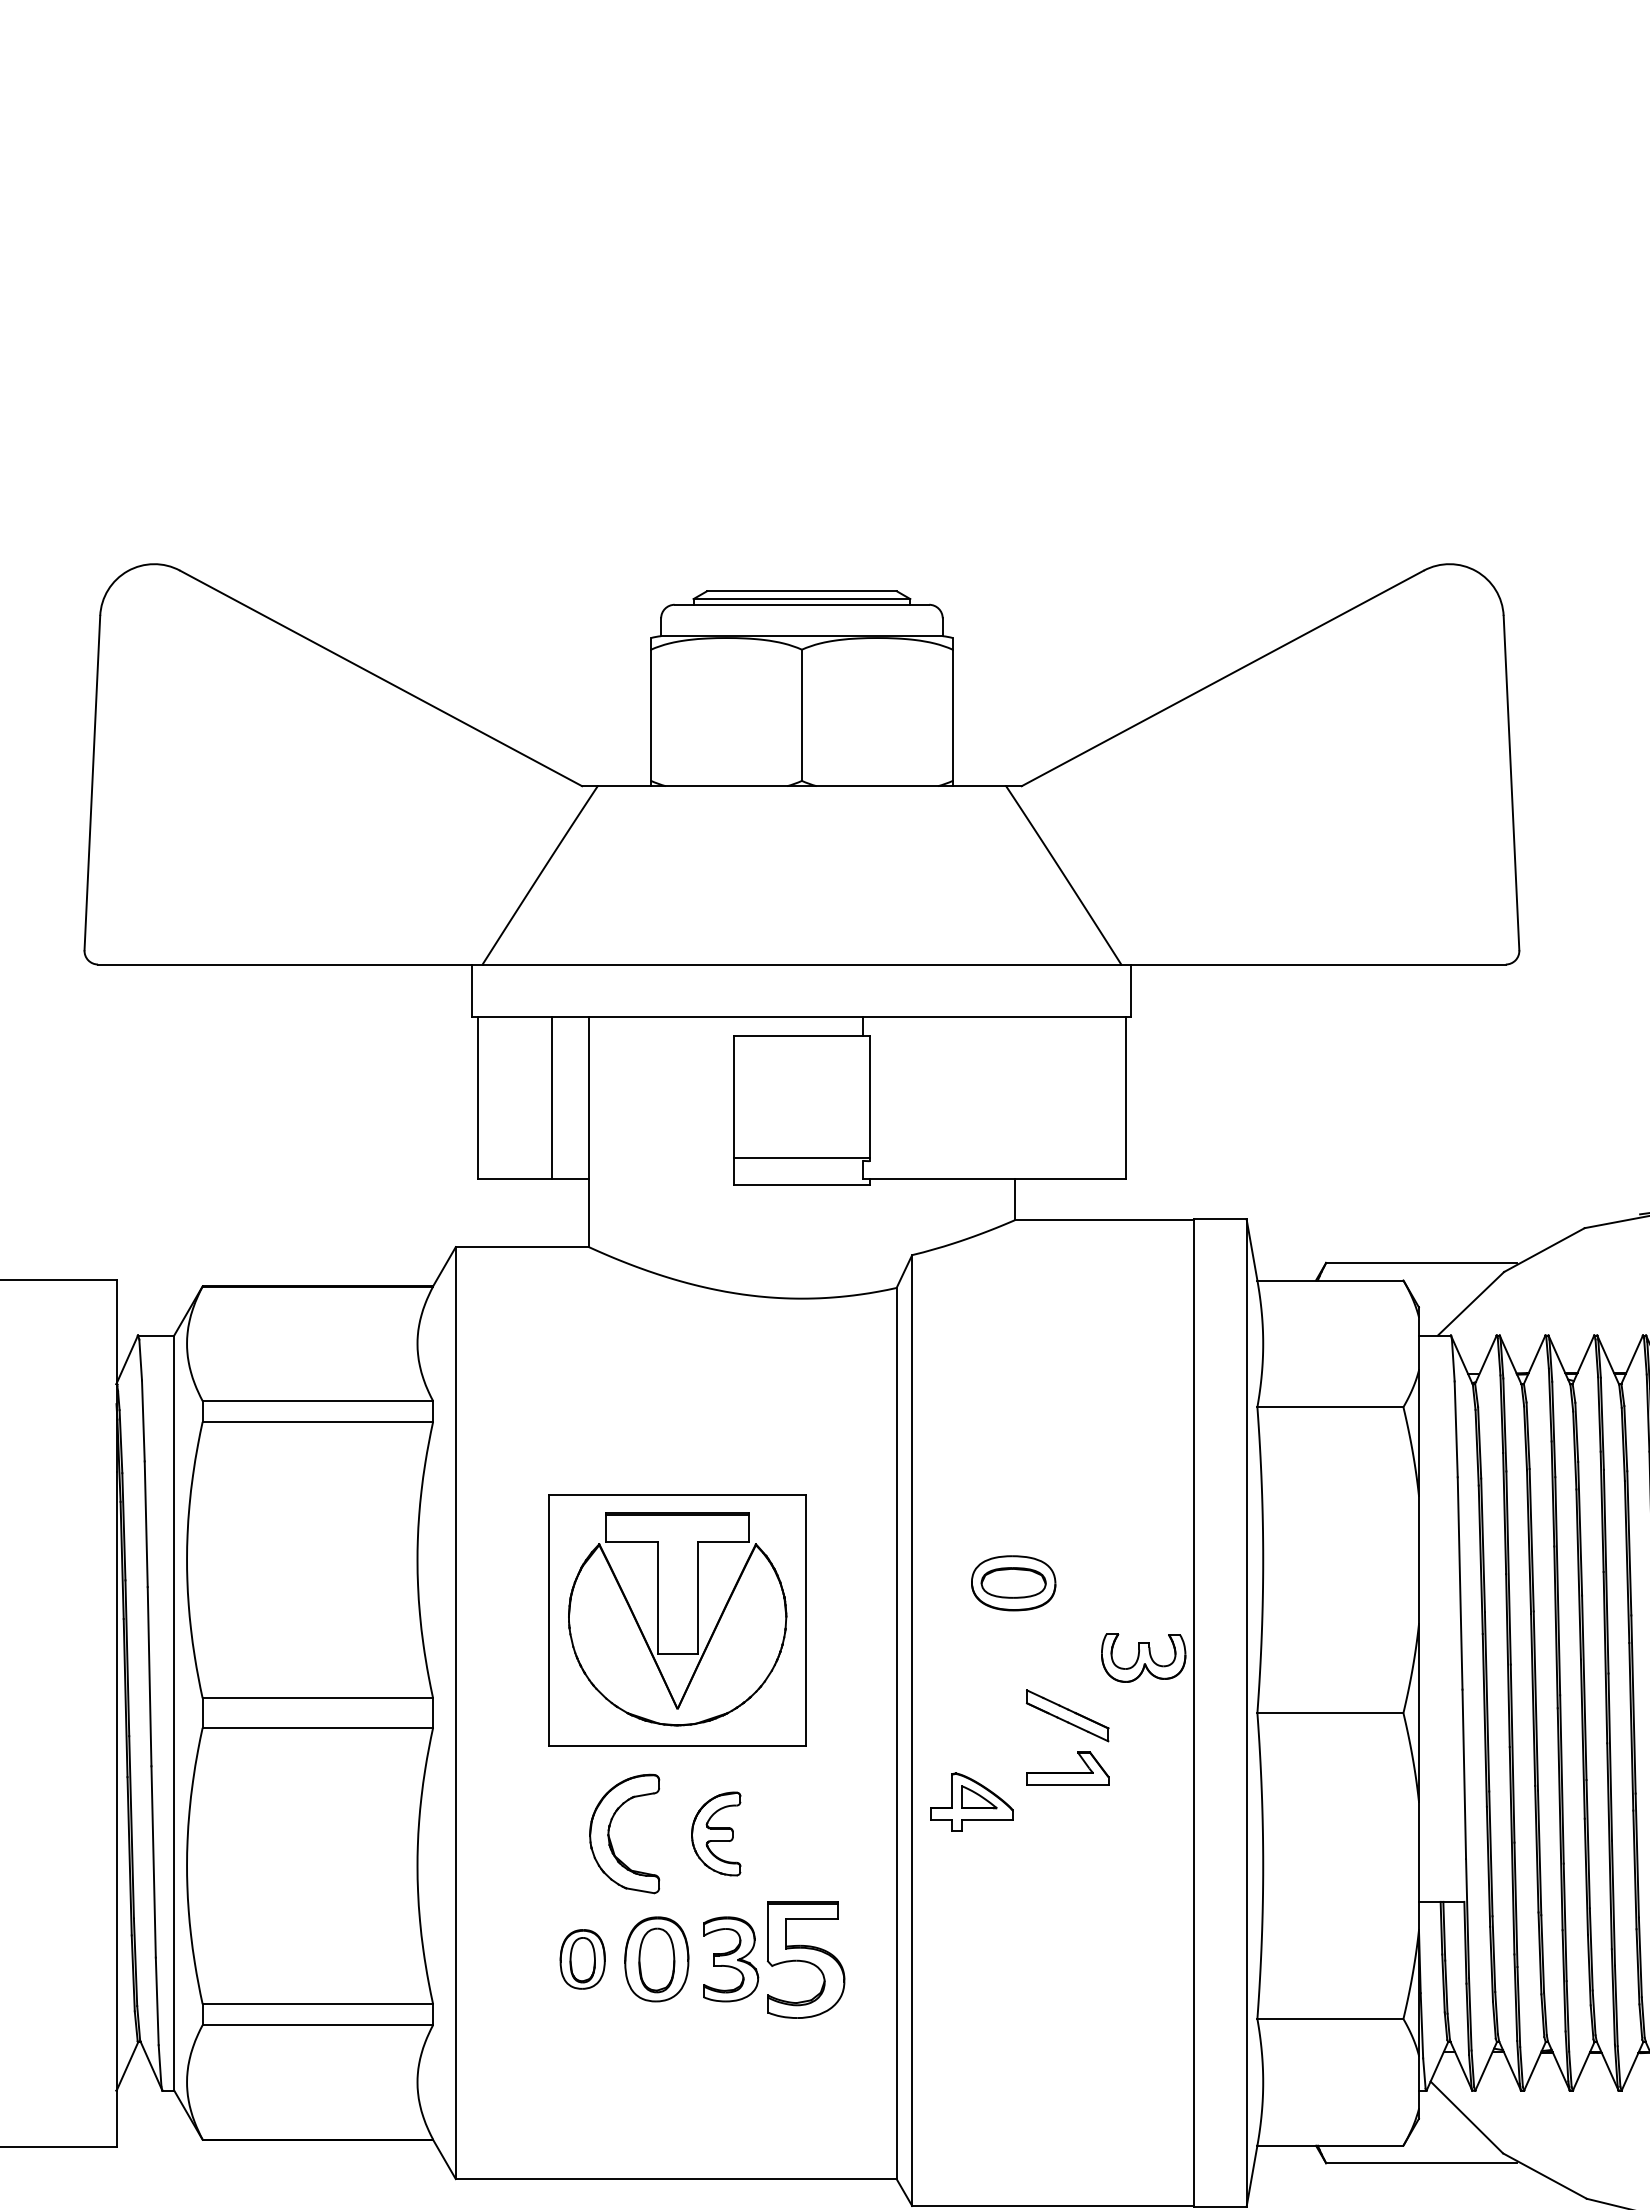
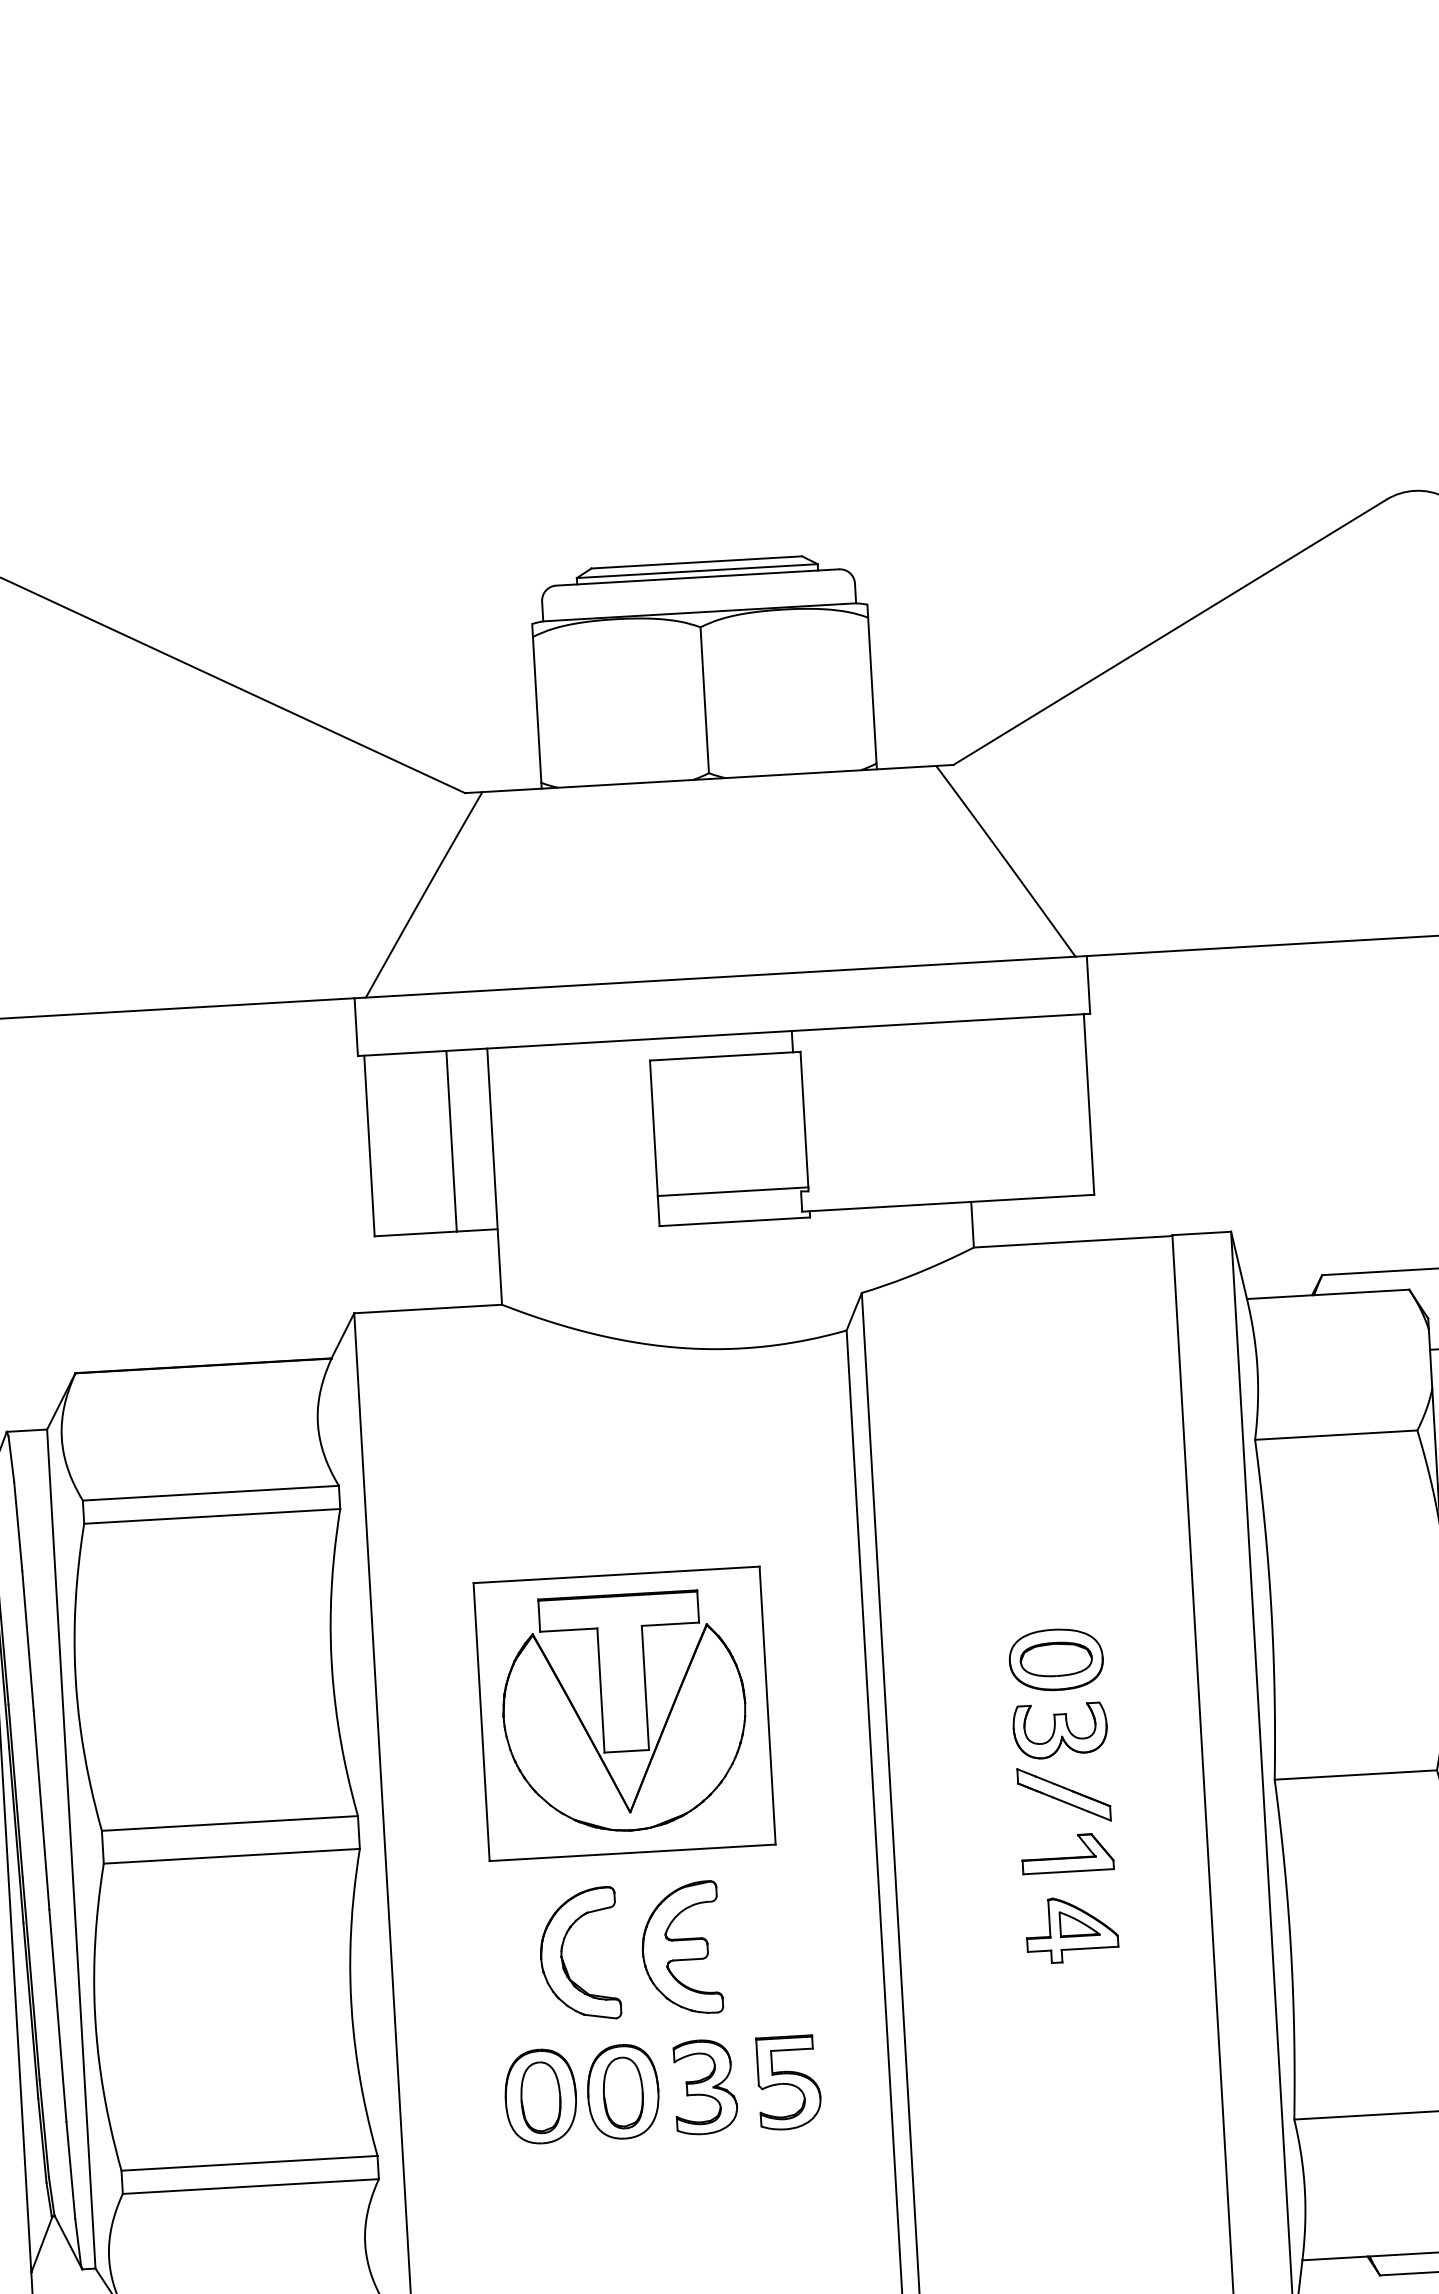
part: (1013, 1583) -> (1056, 1660), moved
part: (1143, 1657) -> (1060, 1730), moved
part: (971, 1801) -> (1071, 1928), moved
part: (715, 1833) -> (680, 1948), size x1.43
part: (582, 1959) -> (540, 2096), size x1.43
part: (805, 1959) -> (788, 2082), size x0.71

